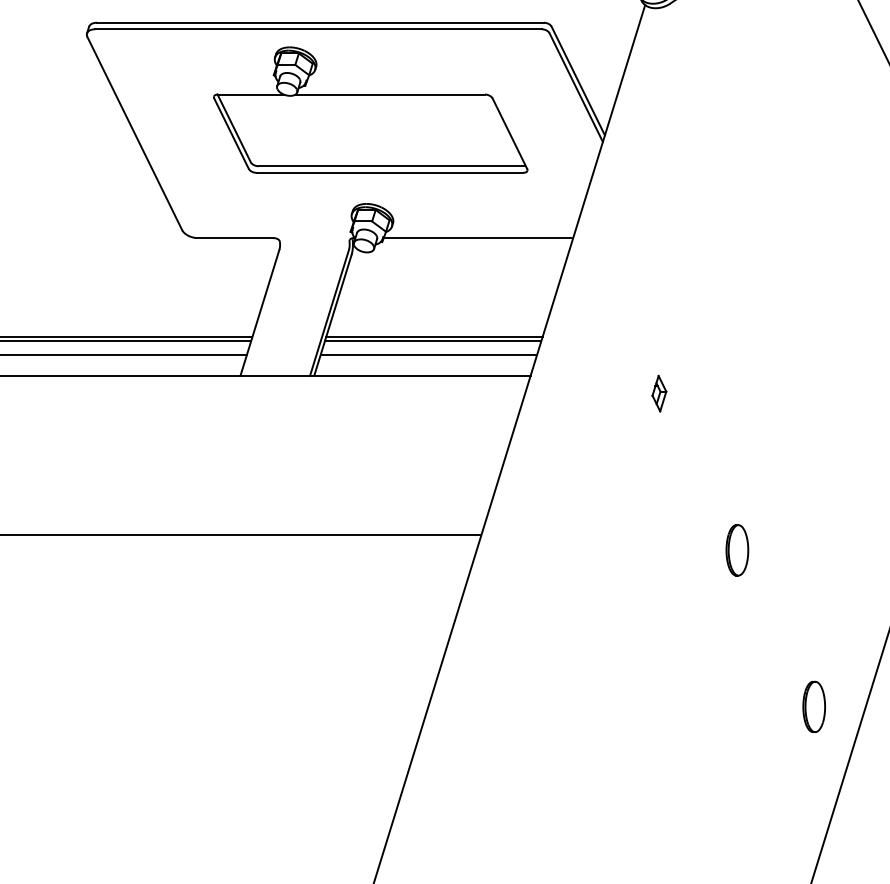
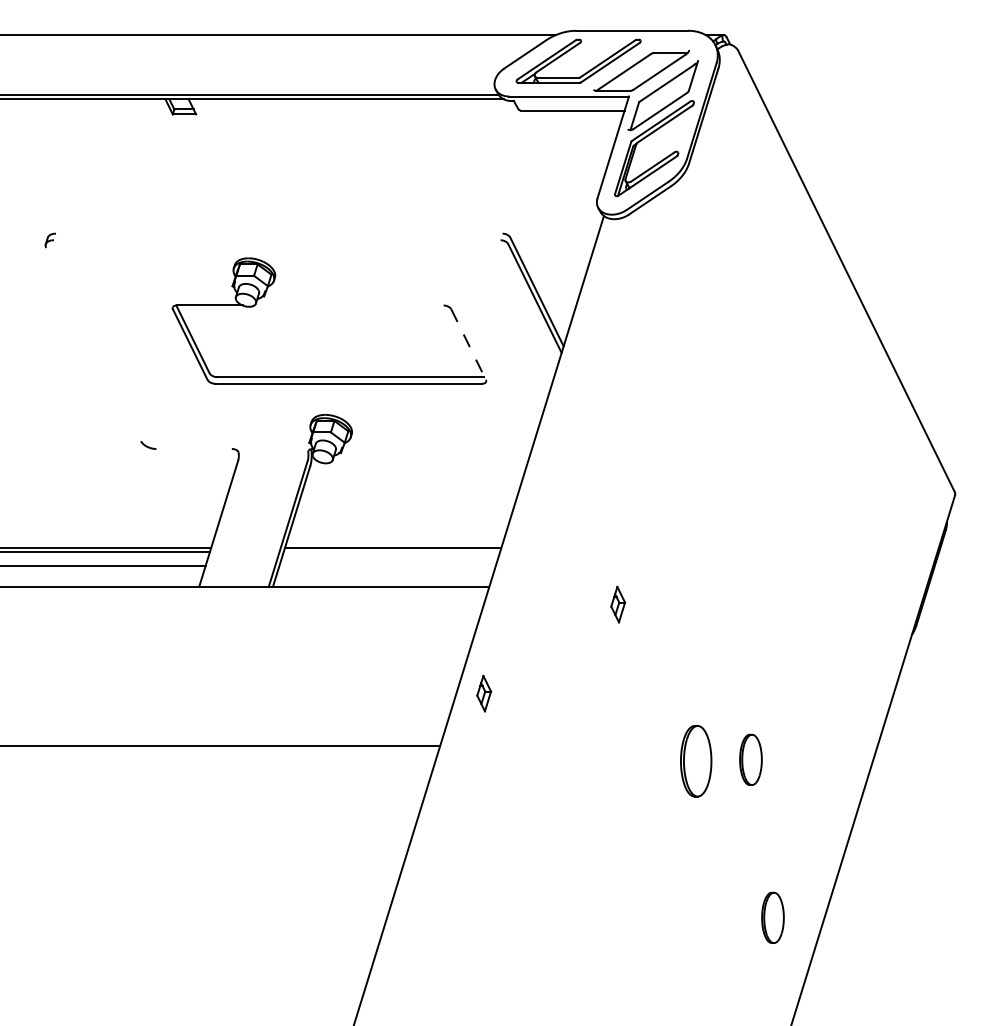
line: (320, 22) -> (279, 233), removed
line: (317, 29) -> (276, 240), removed
line: (389, 94) -> (348, 305), removed
line: (134, 133) -> (93, 344), removed
line: (509, 134) -> (468, 345), solid -> dashed
line: (234, 238) -> (193, 449), removed
line: (477, 238) -> (436, 449), removed
line: (432, 340) -> (391, 551), removed
line: (428, 355) -> (387, 566), removed
part: (525, 482) -> (484, 693), added
part: (791, 548) -> (750, 759), added
part: (736, 550) -> (695, 761), size x1.4

